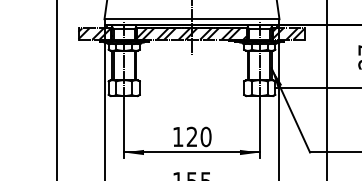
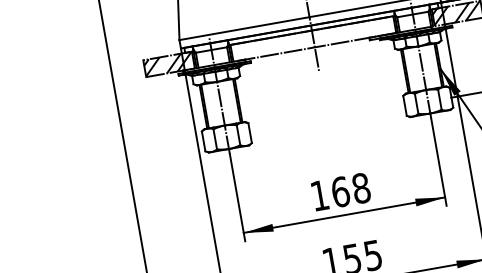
hatch: (191, 33) -> (312, 38), removed
text: (198, 136) -> (349, 189), 120 -> 168

